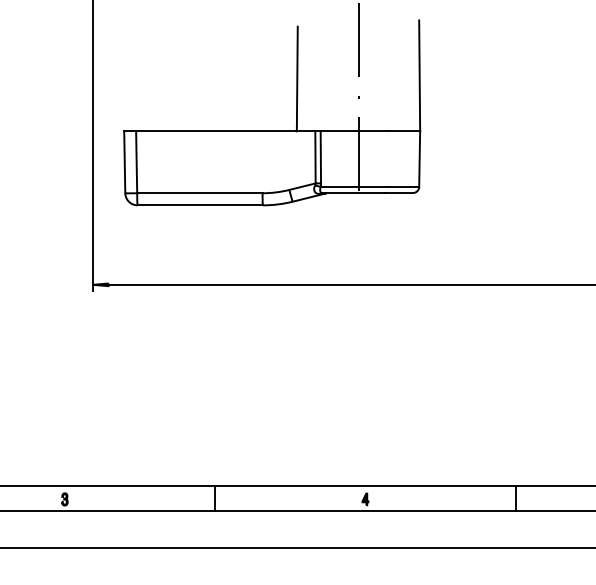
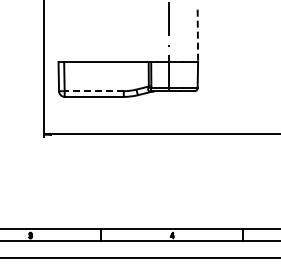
line: (418, 77) -> (197, 36), solid -> dashed
line: (295, 79) -> (139, 37), removed
line: (200, 193) -> (94, 91), solid -> dashed

